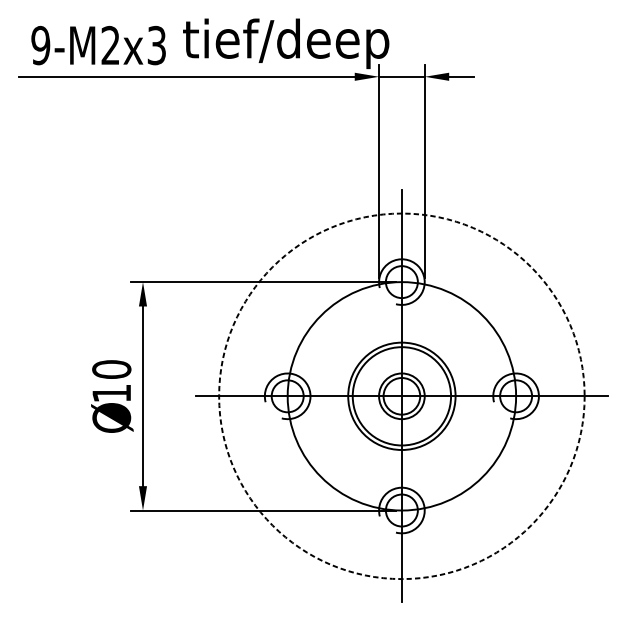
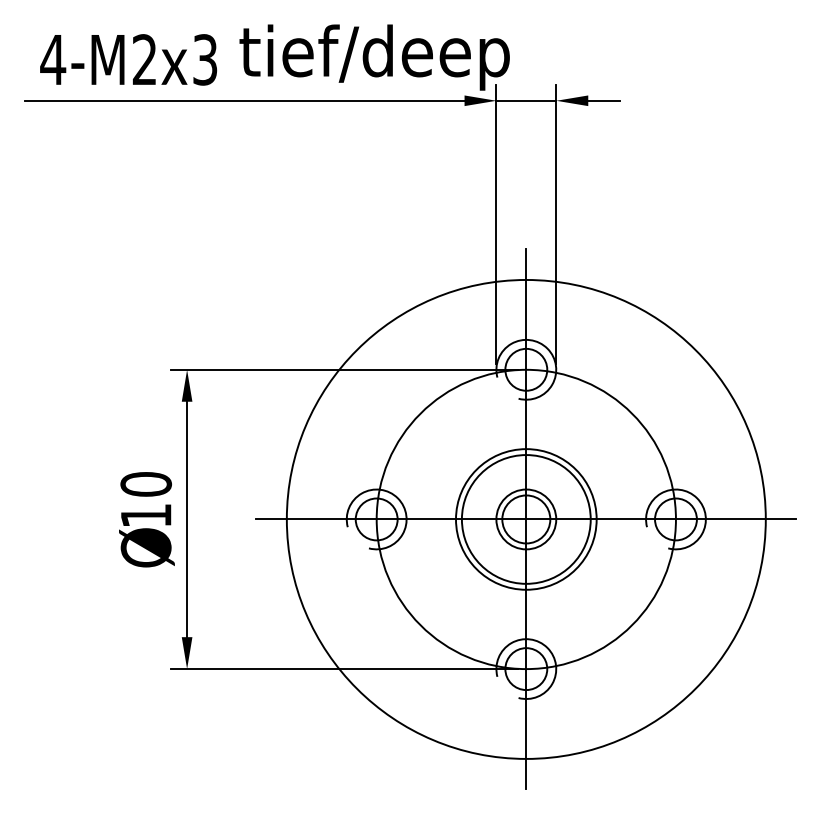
text: (41, 45) -> (53, 59), 9-M2 -> 4-M2
circle: (401, 395) -> (525, 518), dashed -> solid

